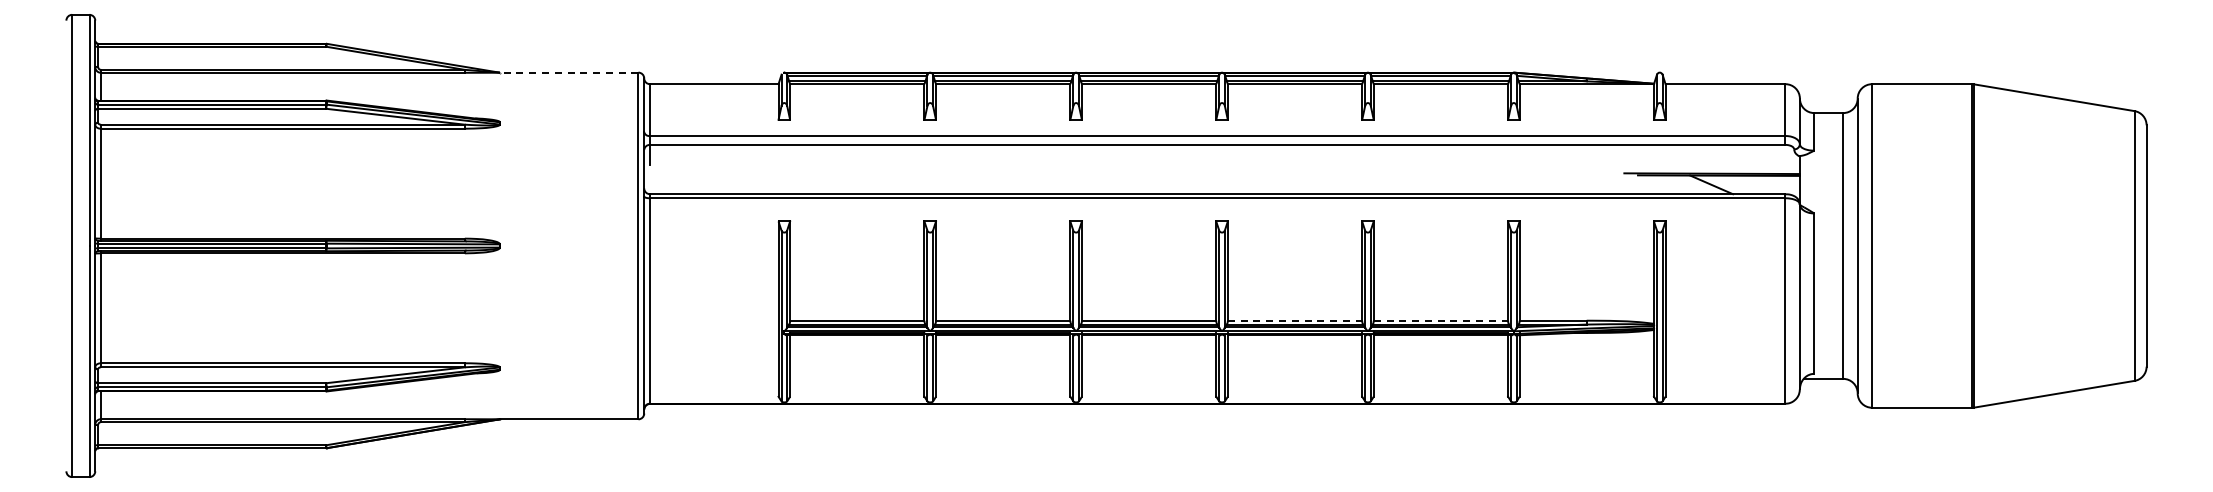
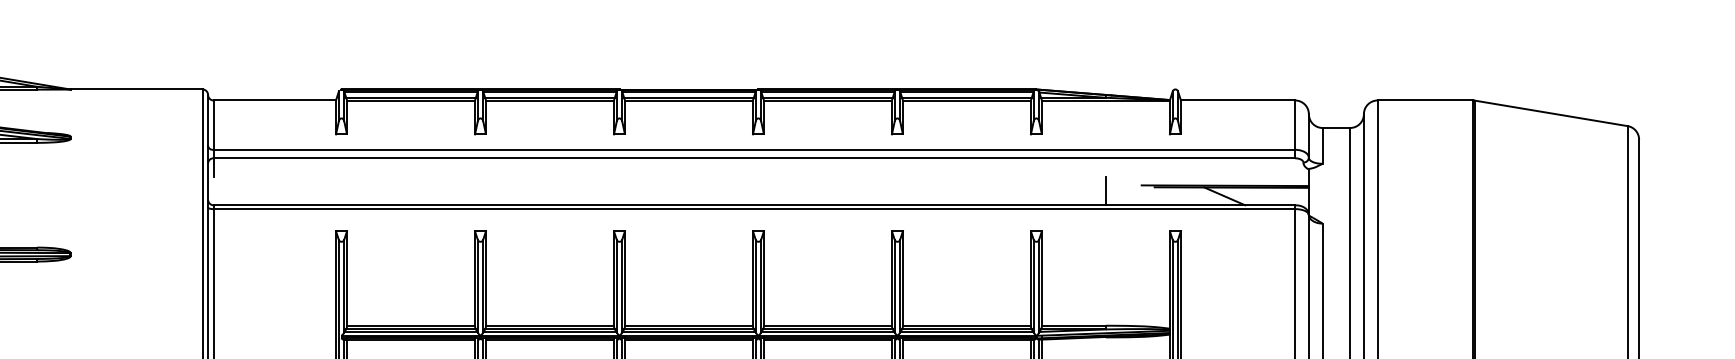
line: (568, 72) -> (135, 89), dashed -> solid
line: (1586, 179) -> (1105, 191), added
line: (1295, 320) -> (828, 325), dashed -> solid
line: (1441, 320) -> (967, 325), dashed -> solid

